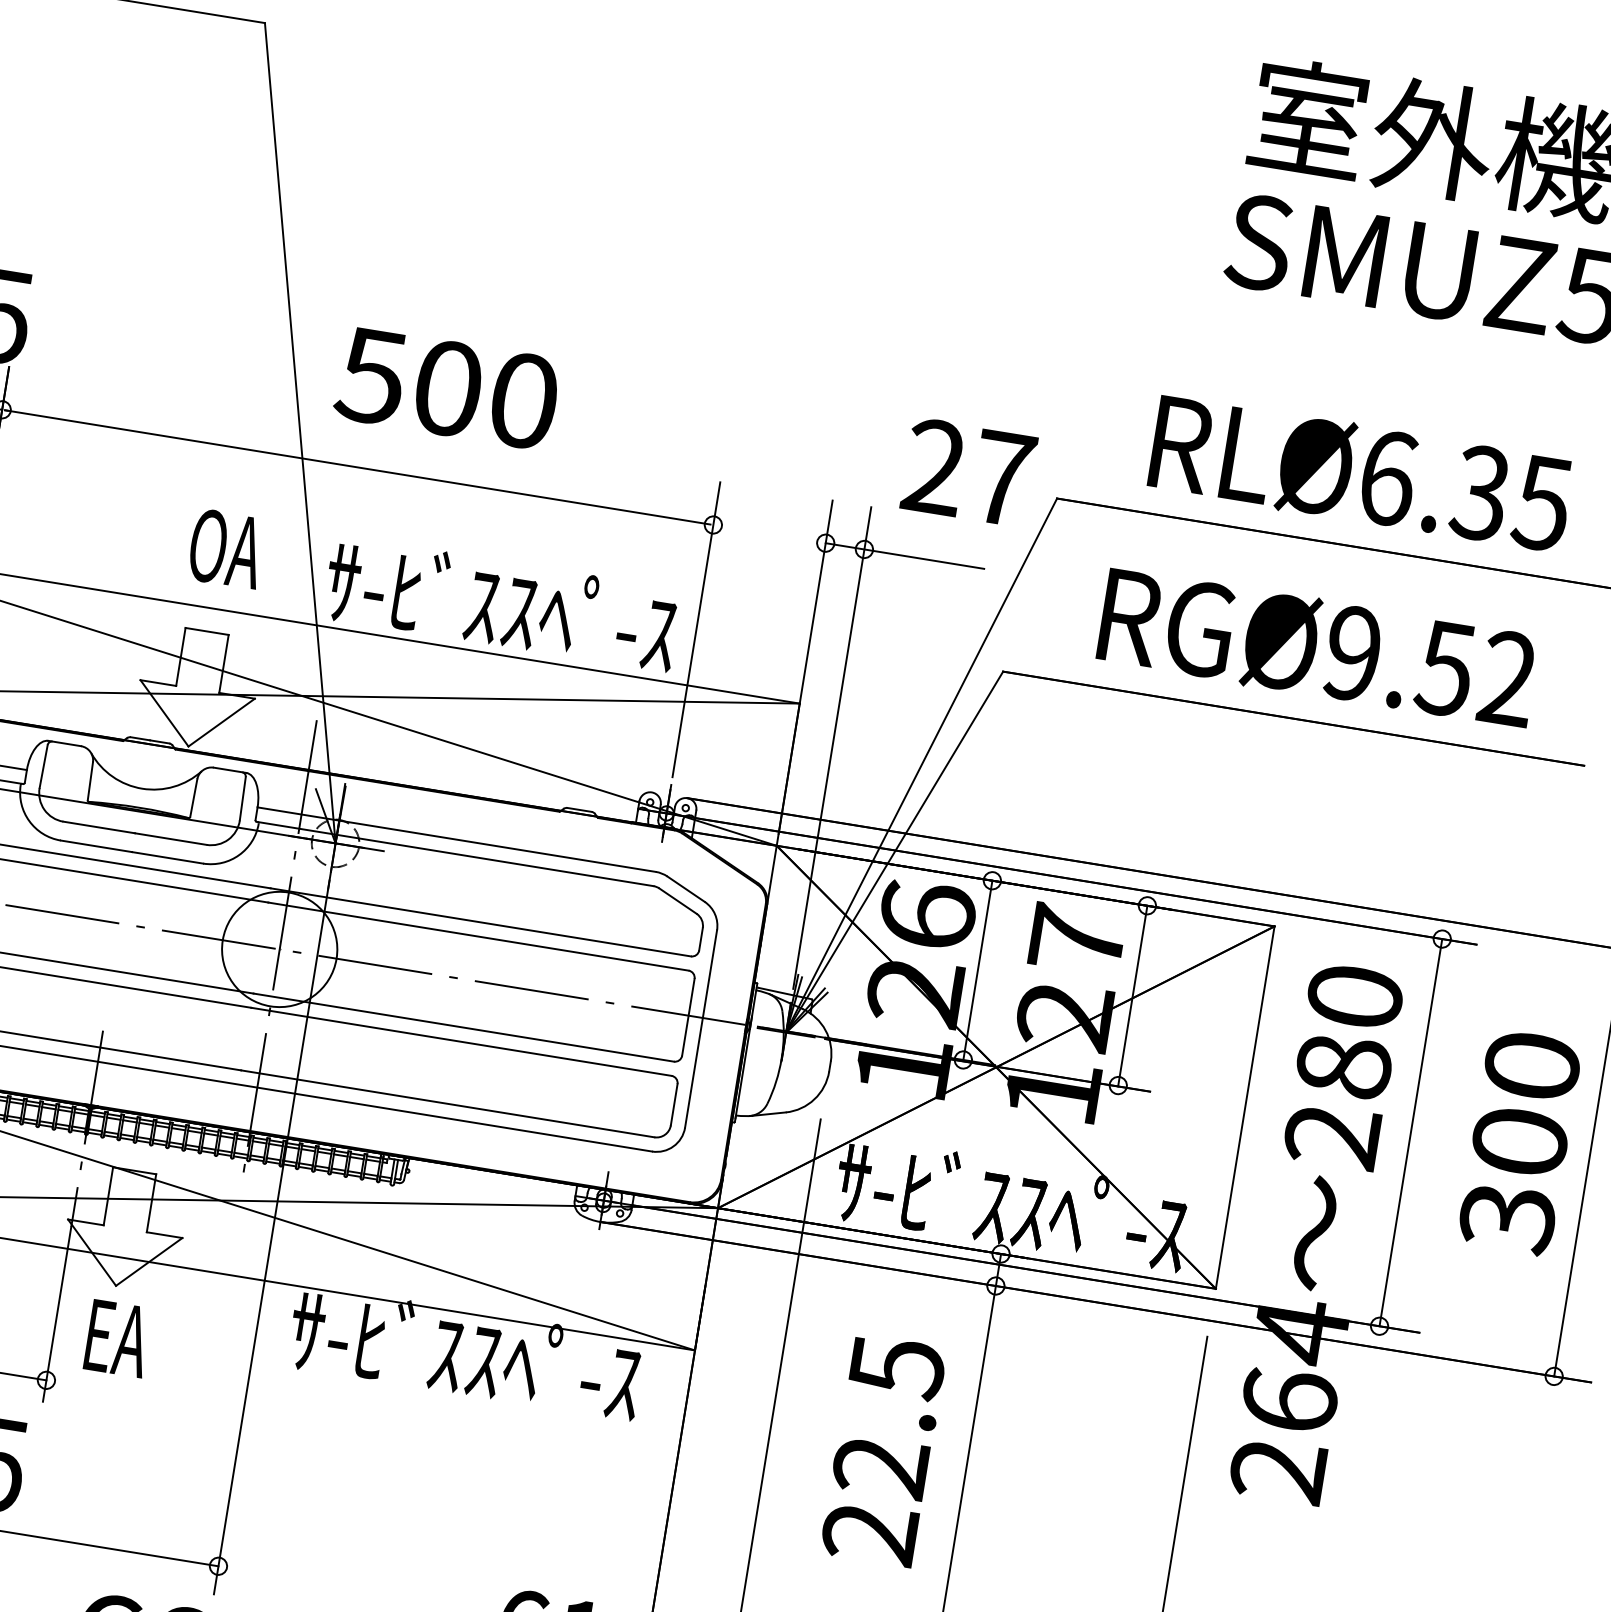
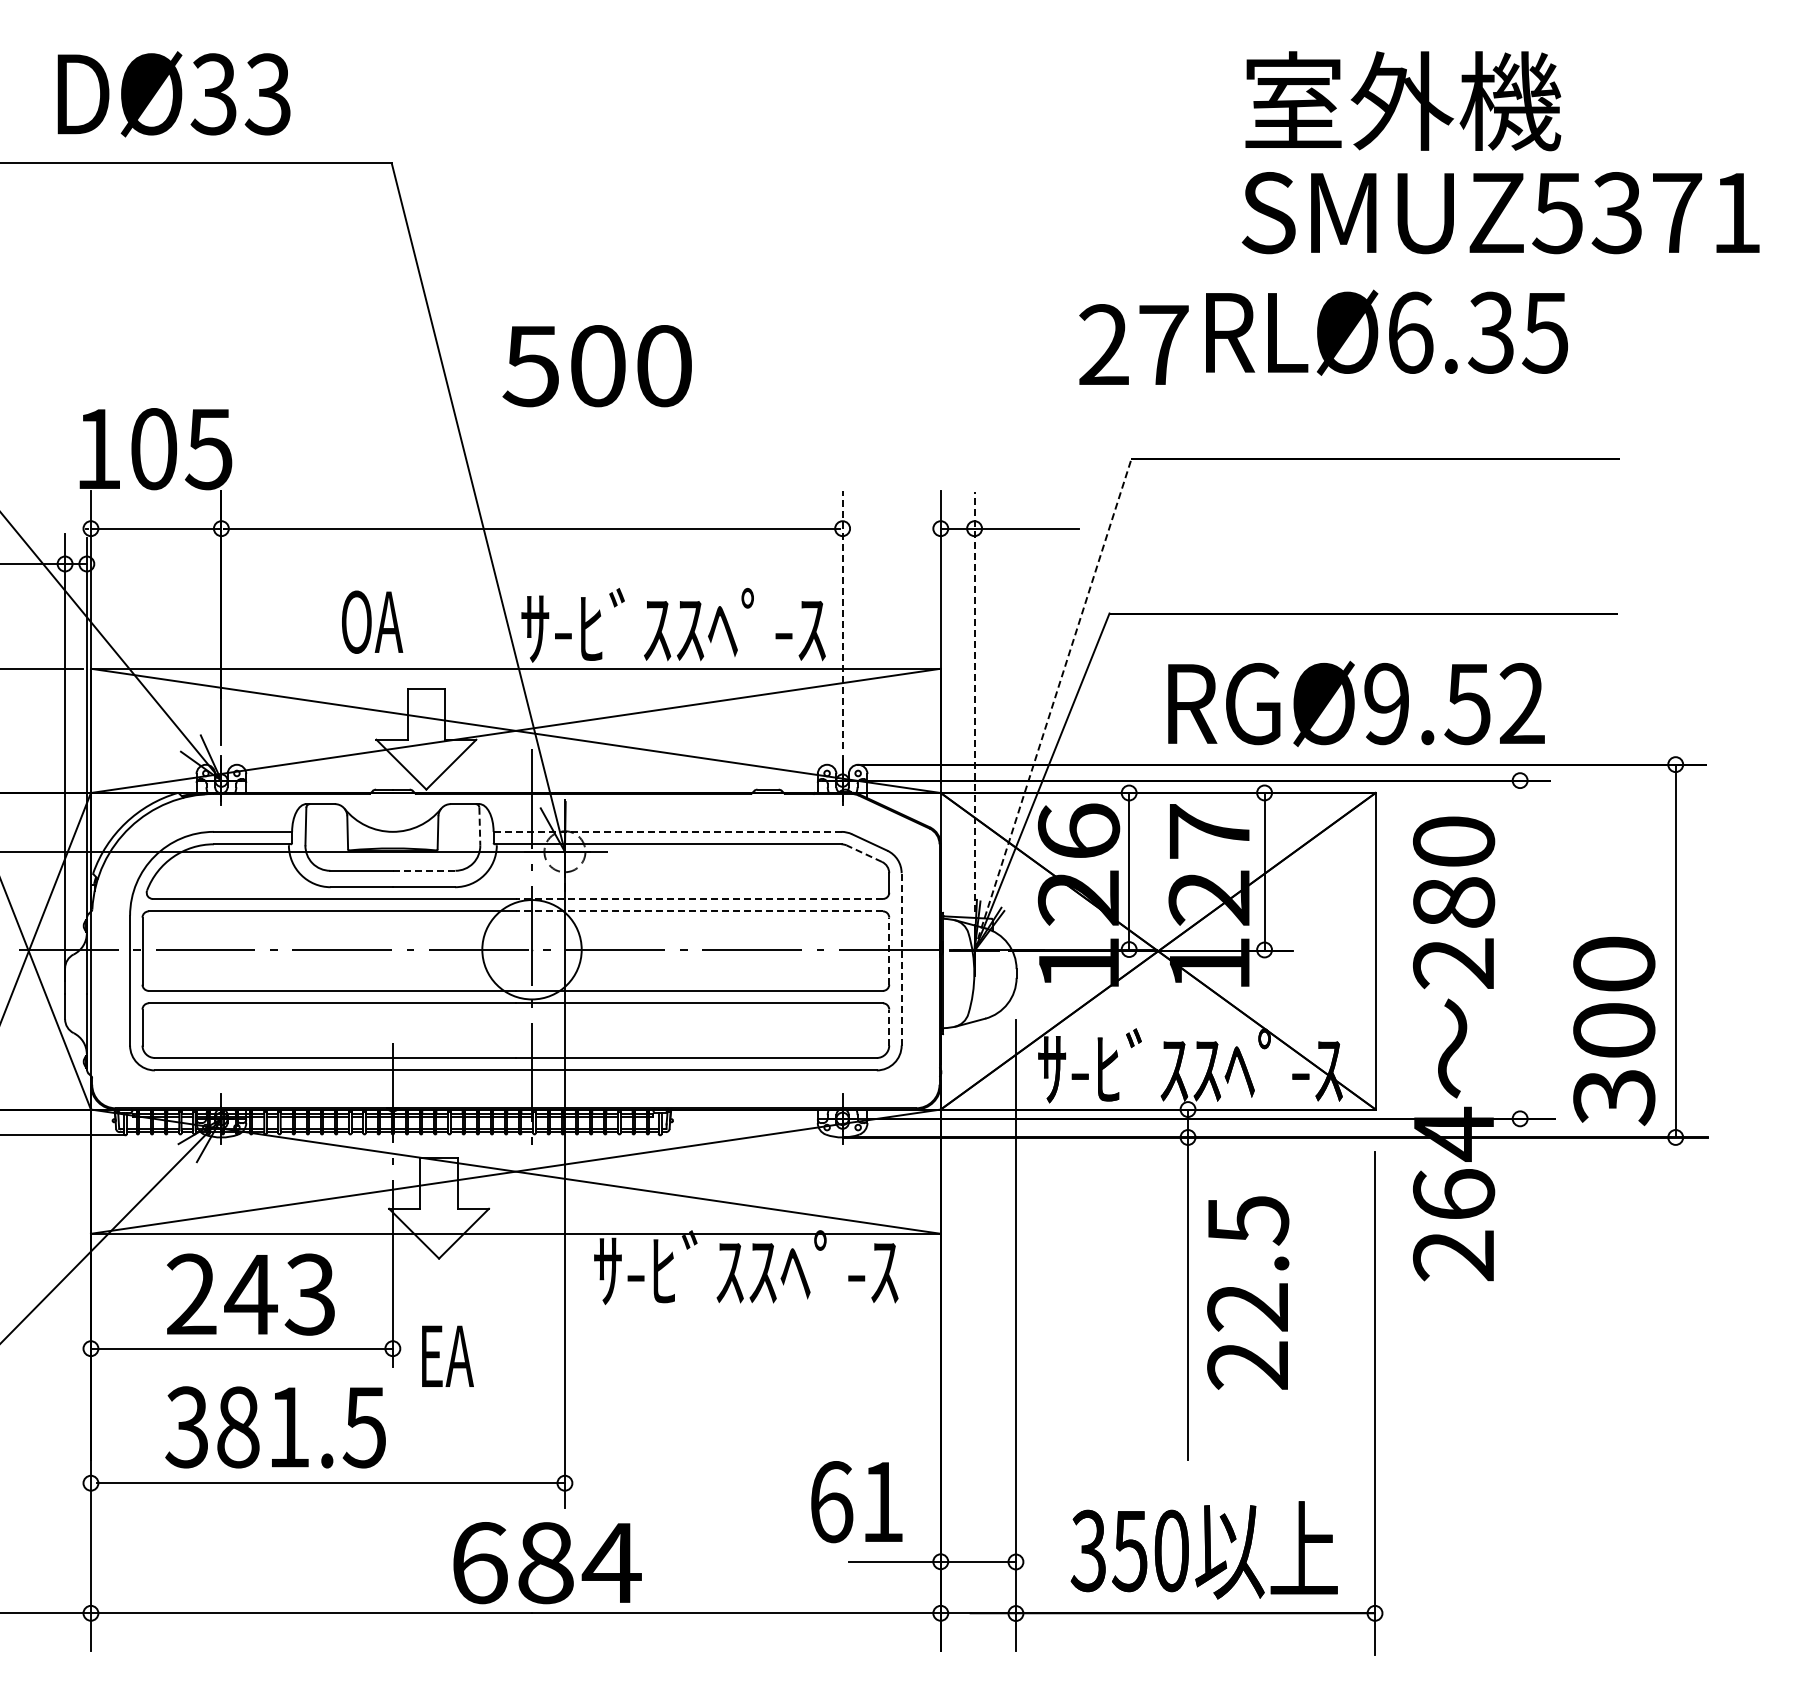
text: (446, 388) -> (596, 366), moved
text: (968, 472) -> (1133, 344), moved
text: (1360, 473) -> (1386, 332), moved
text: (226, 548) -> (372, 621), moved
line: (696, 630) -> (842, 620), solid -> dashed
text: (1318, 647) -> (1356, 703), moved
line: (832, 747) -> (974, 701), solid -> dashed
line: (922, 765) -> (1053, 704), solid -> dashed
line: (242, 798) -> (479, 826), solid -> dashed
line: (170, 838) -> (423, 870), solid -> dashed
line: (456, 839) -> (667, 831), solid -> dashed
line: (677, 900) -> (863, 853), solid -> dashed
line: (480, 921) -> (699, 898), solid -> dashed
line: (478, 936) -> (699, 911), solid -> dashed
line: (688, 1017) -> (889, 951), solid -> dashed
line: (701, 1027) -> (901, 958), solid -> dashed
line: (674, 1104) -> (889, 1027), solid -> dashed
line: (1411, 1132) -> (1520, 949), removed
text: (1520, 1143) -> (1614, 1031), moved
text: (117, 1337) -> (447, 1355), moved
text: (884, 1450) -> (1248, 1292), moved

